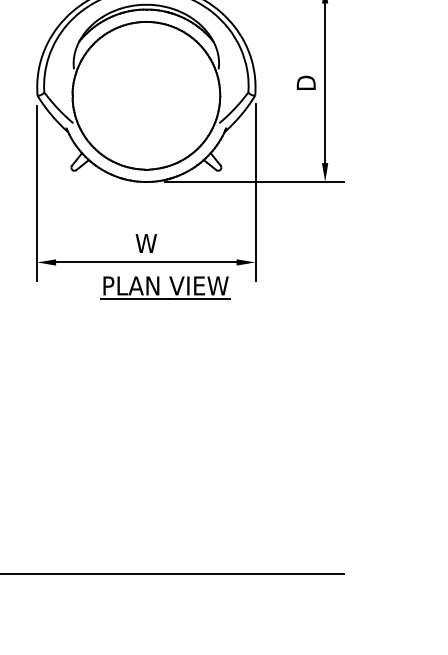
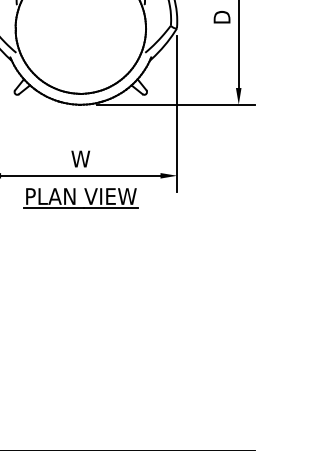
part: (165, 287) -> (80, 197), moved

